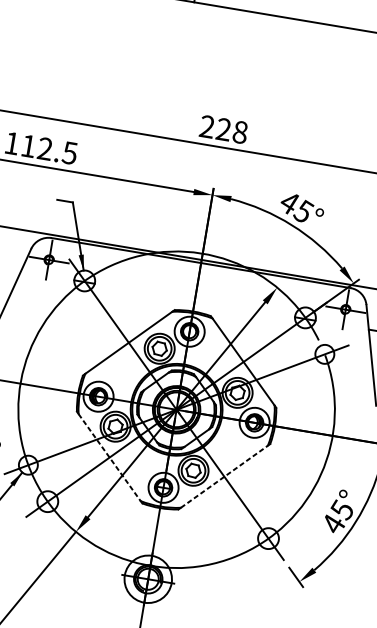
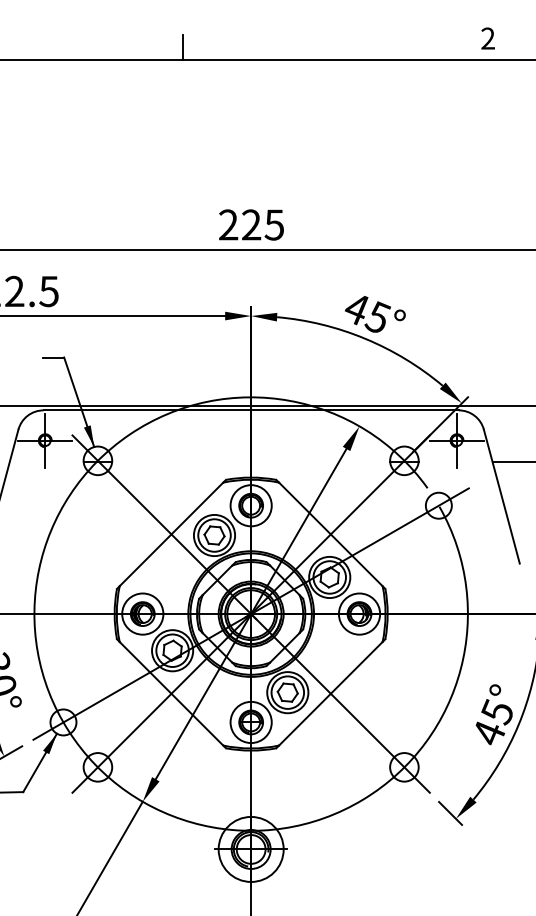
text: (240, 132) -> (274, 224), 228 -> 225
line: (109, 458) -> (171, 694), dashed -> solid
line: (224, 476) -> (331, 693), dashed -> solid

